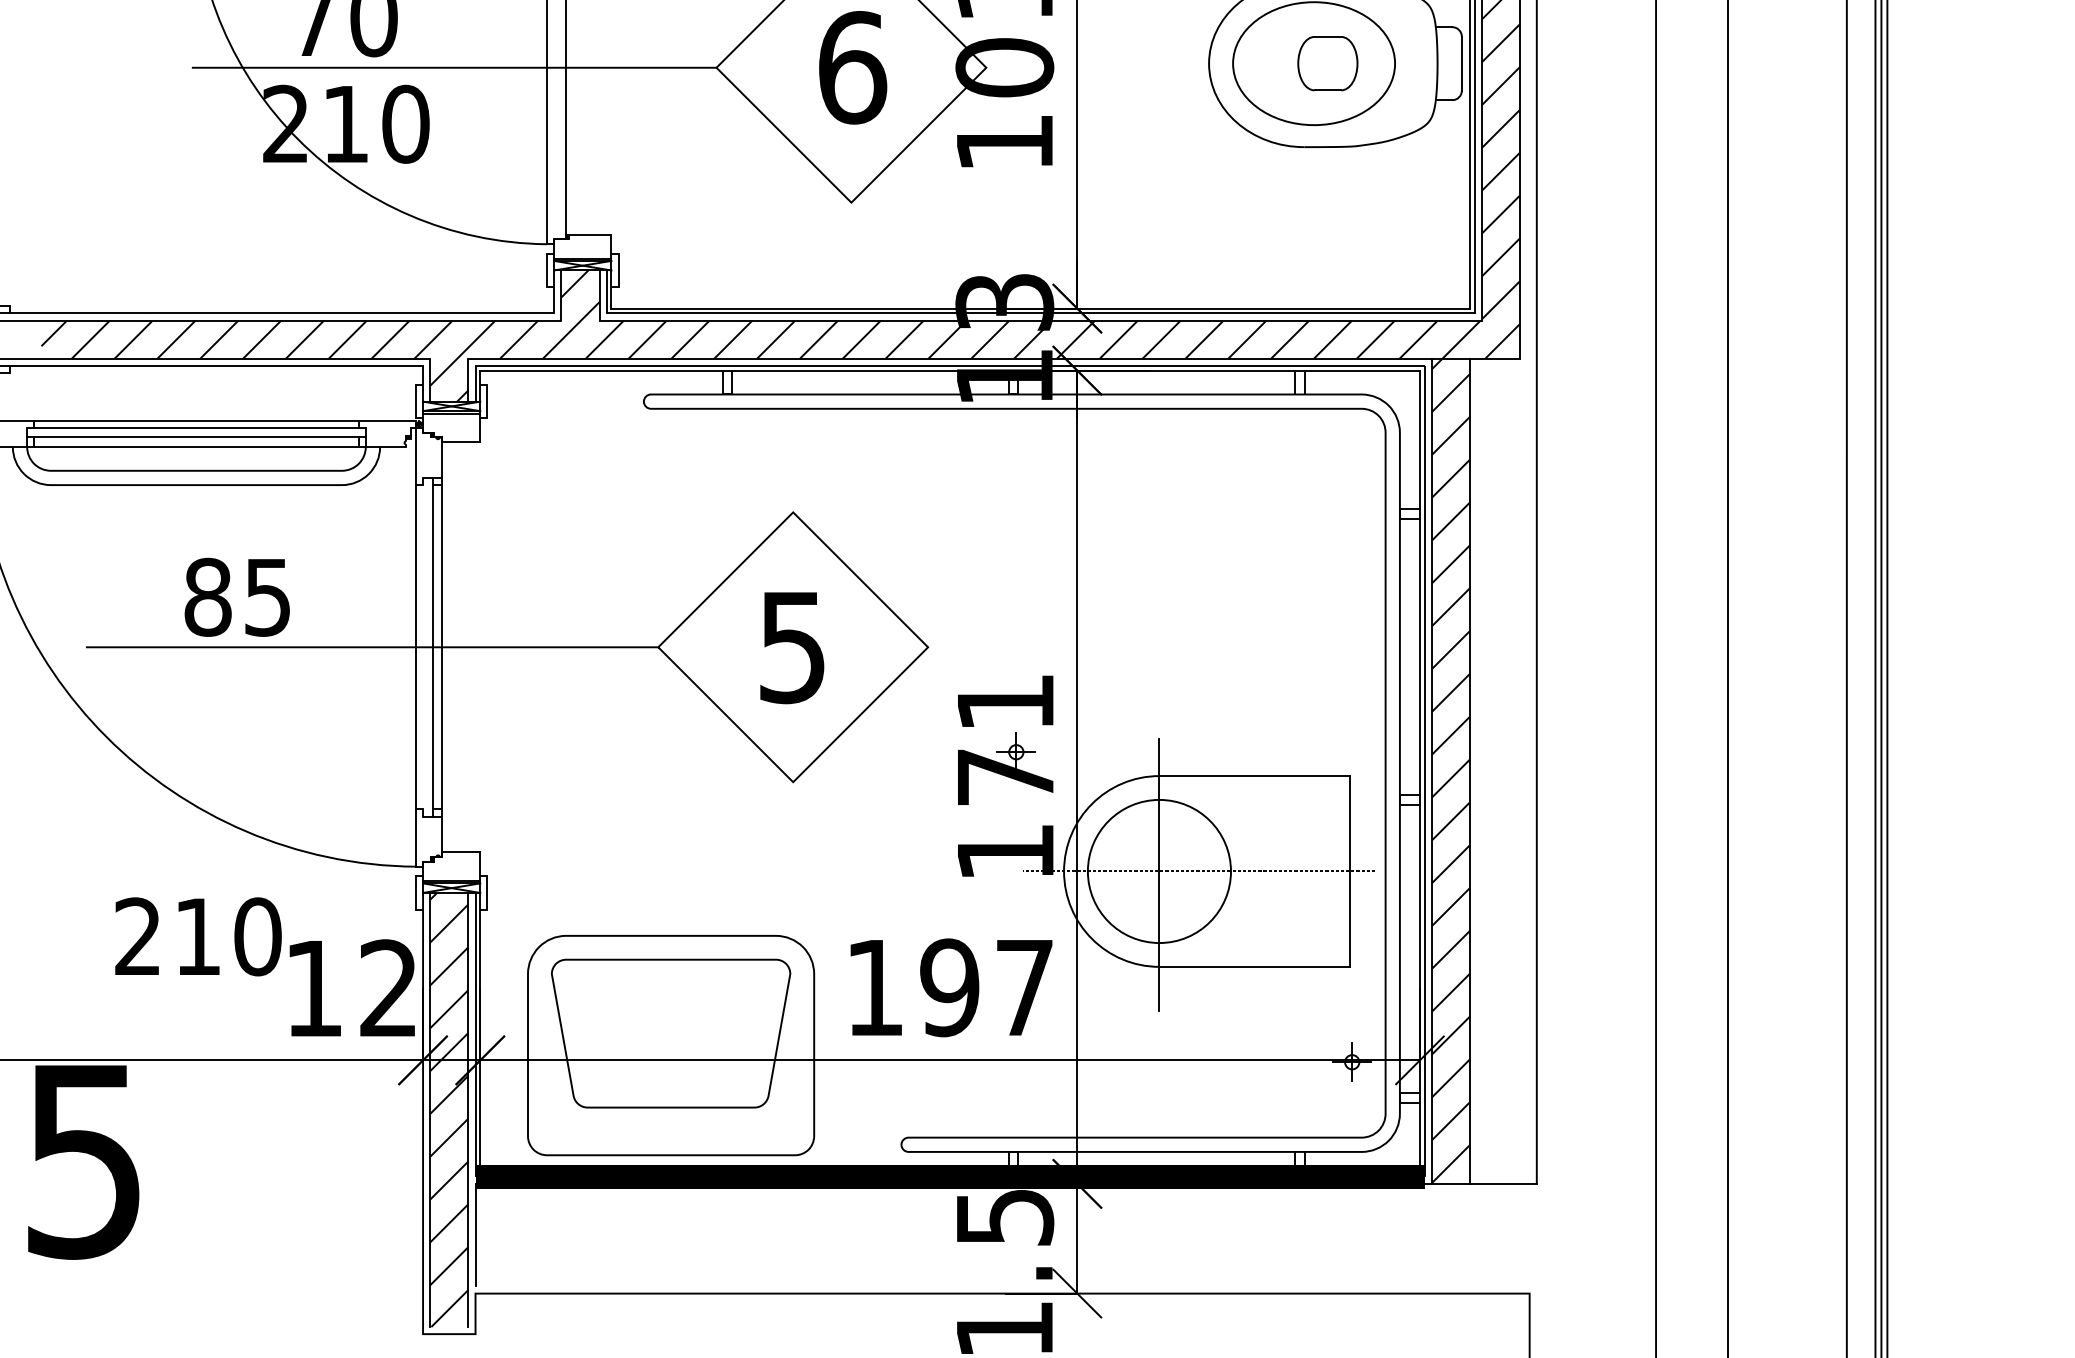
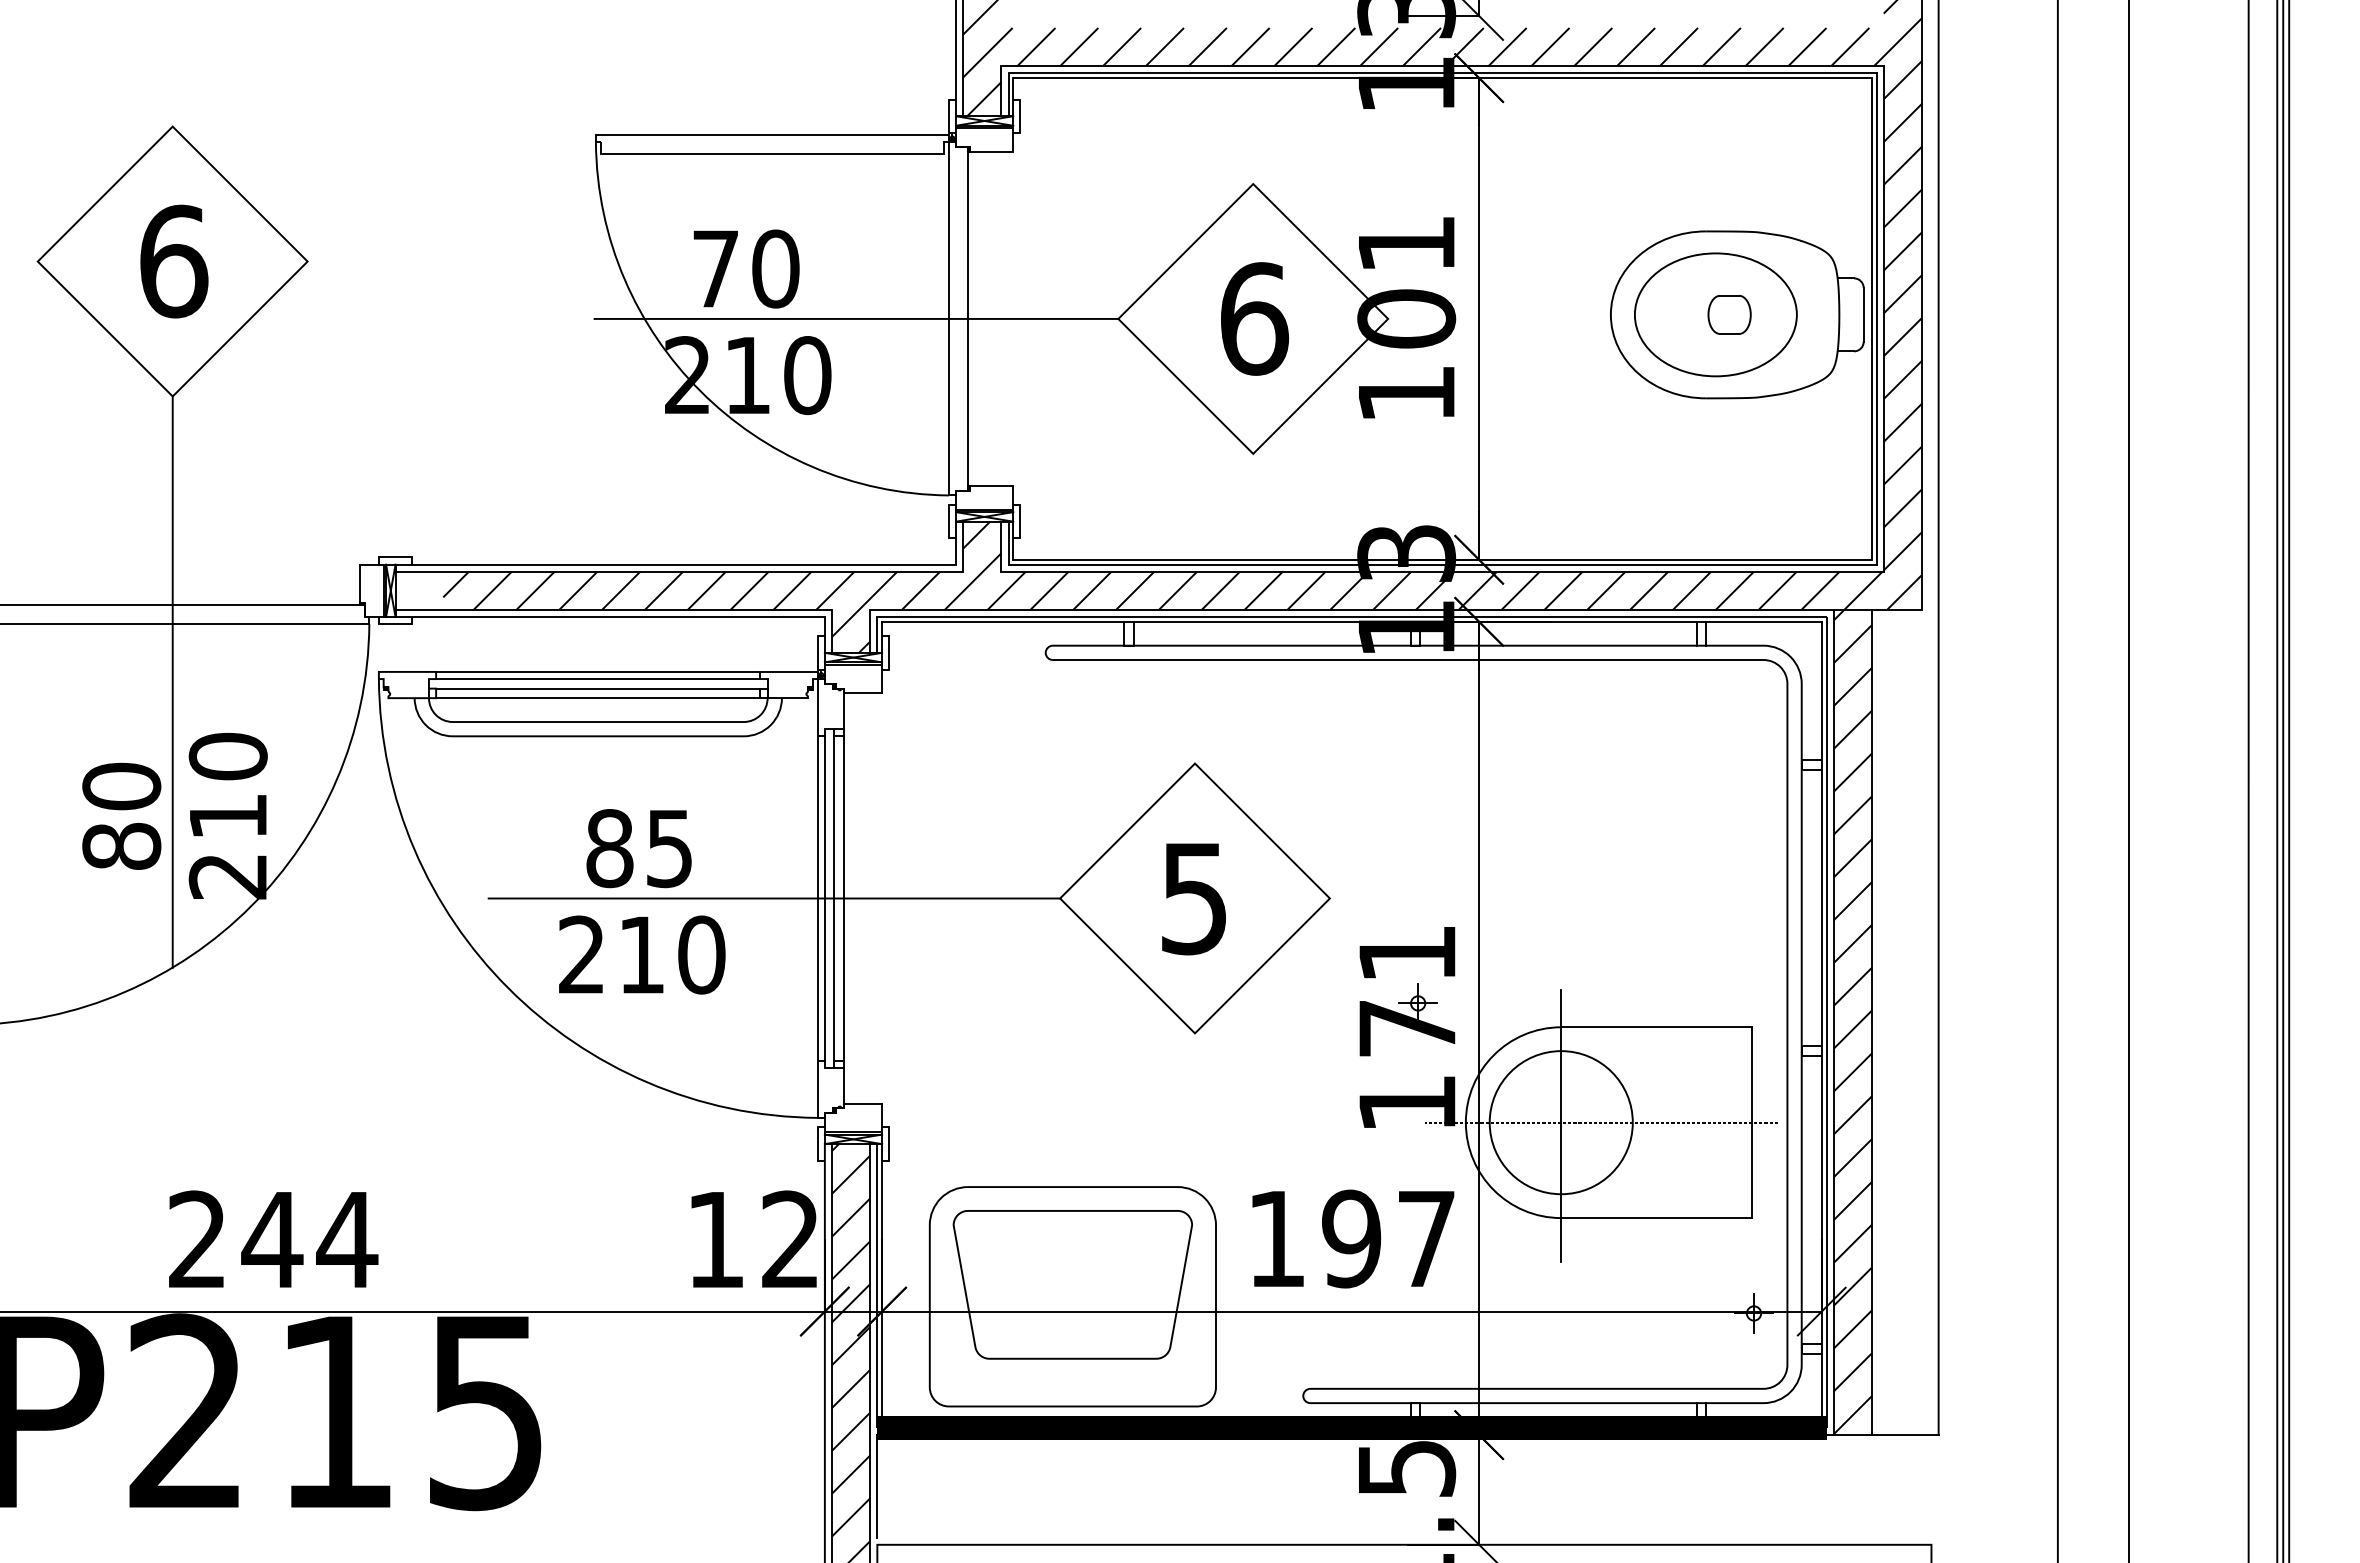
part: (1327, 63) -> (1729, 314), size x0.71
line: (422, 647) -> (824, 898), added
text: (198, 936) -> (642, 954), moved

